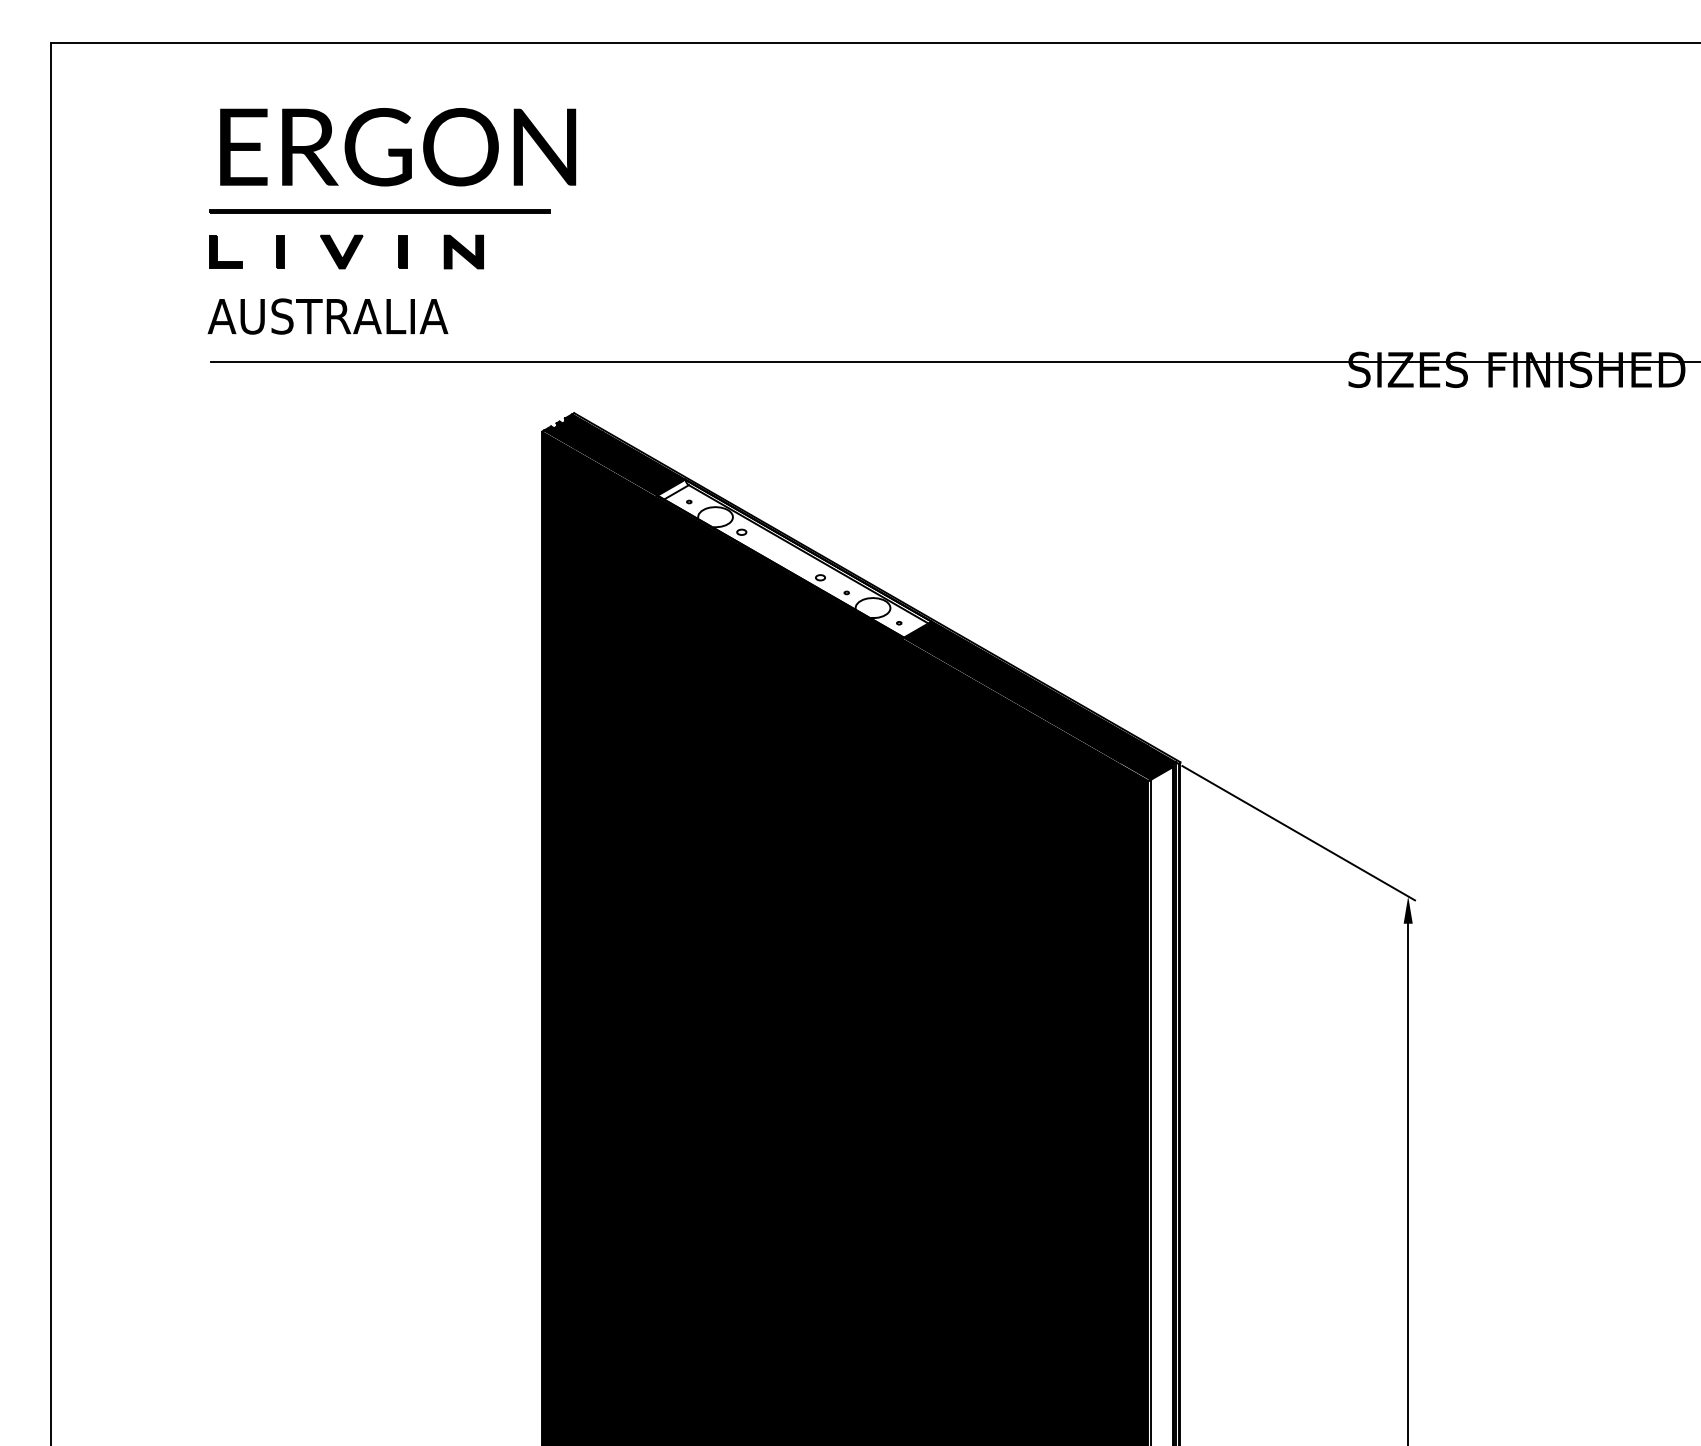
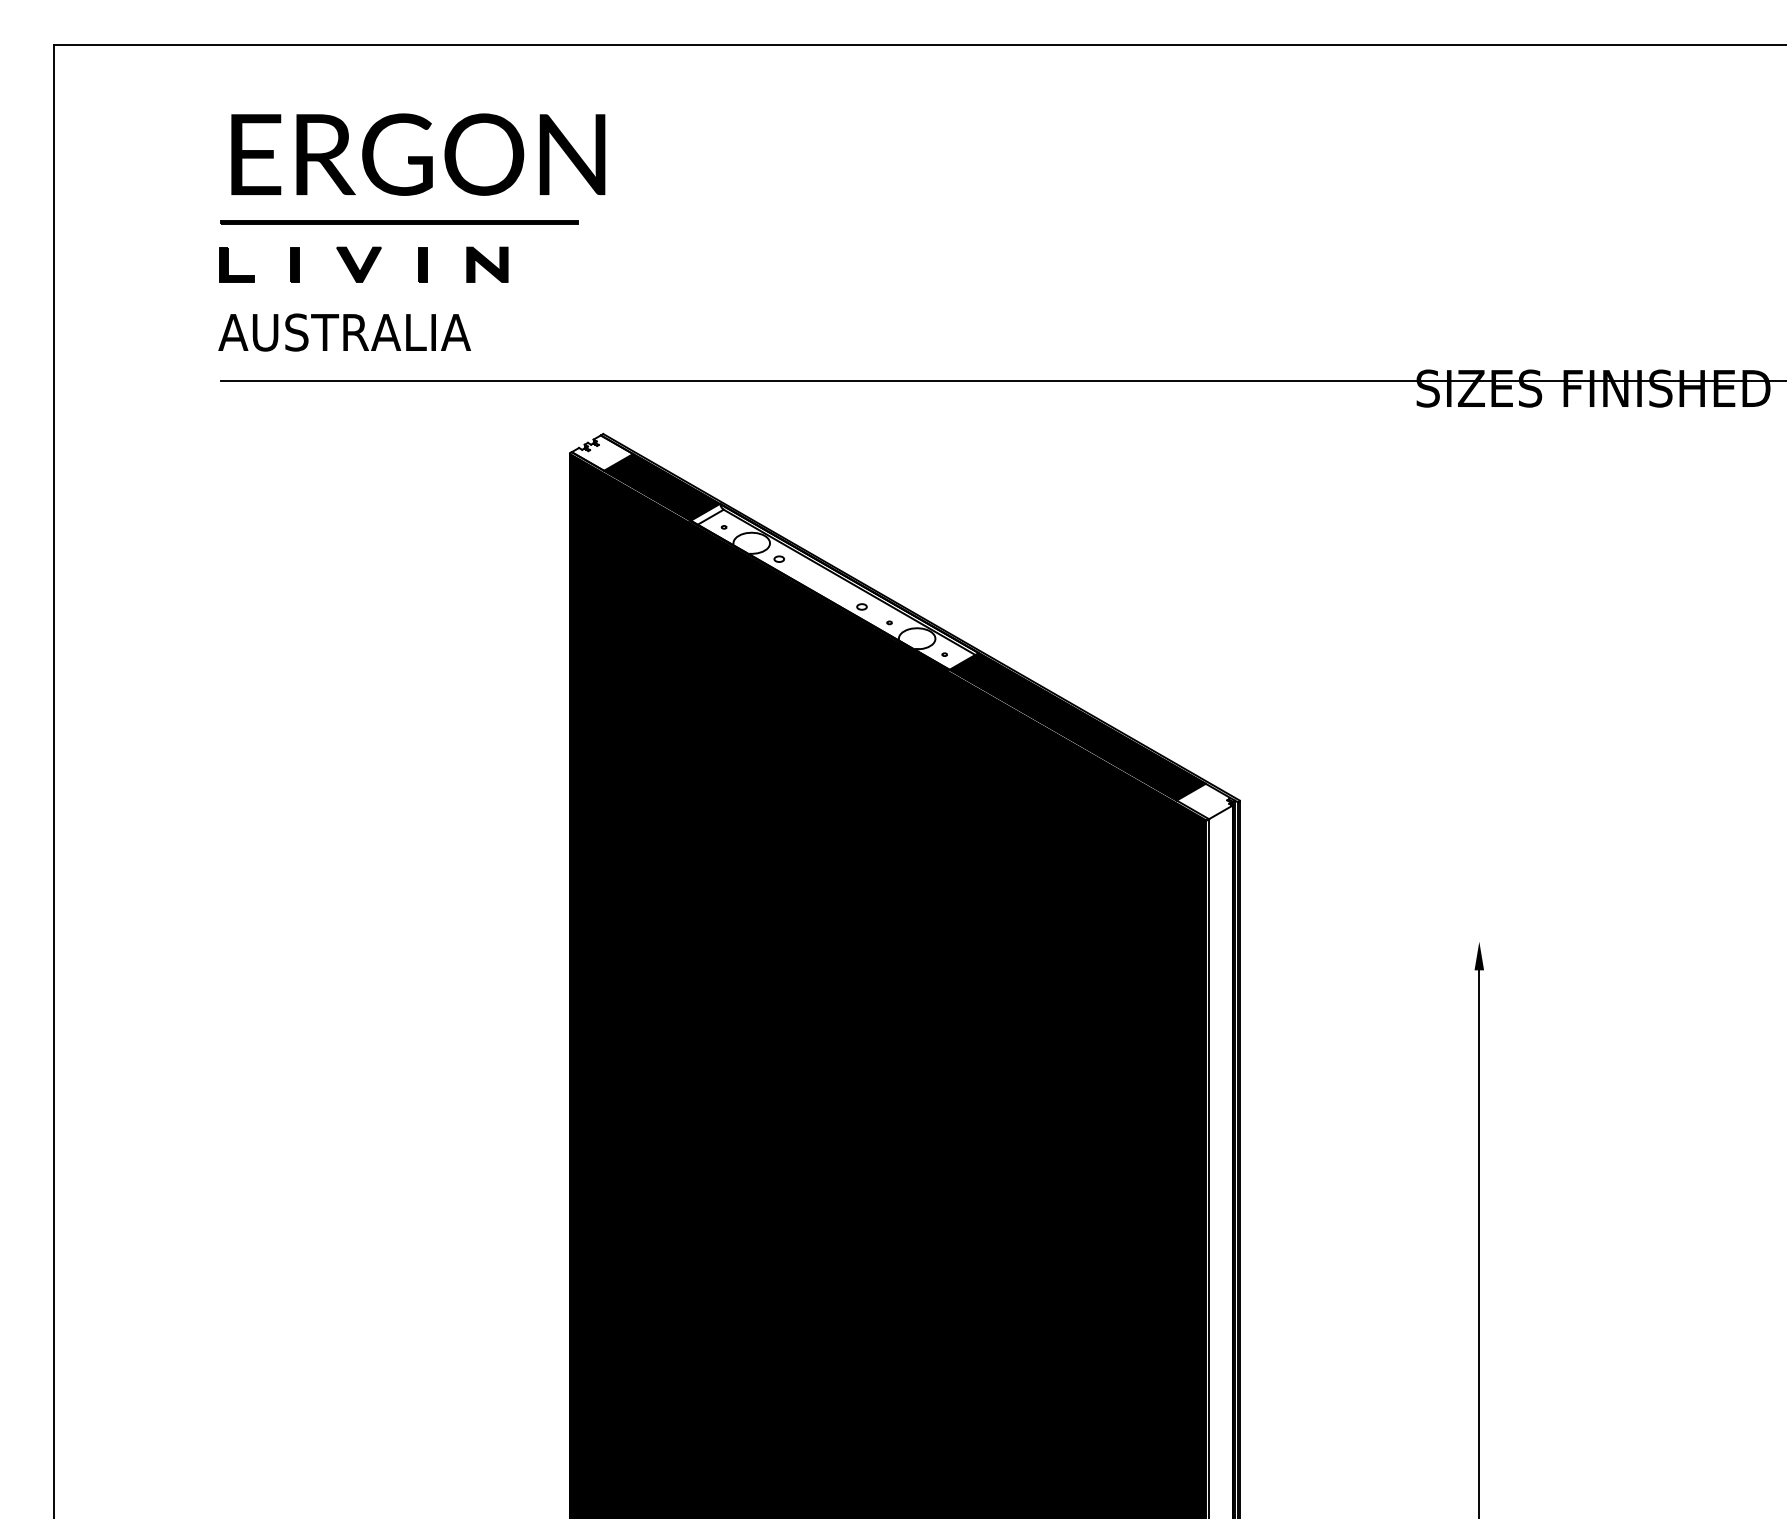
fill: (573, 430) -> (602, 452), removed
fill: (1147, 762) -> (1205, 801), removed
line: (1298, 832) -> (1364, 874), removed

